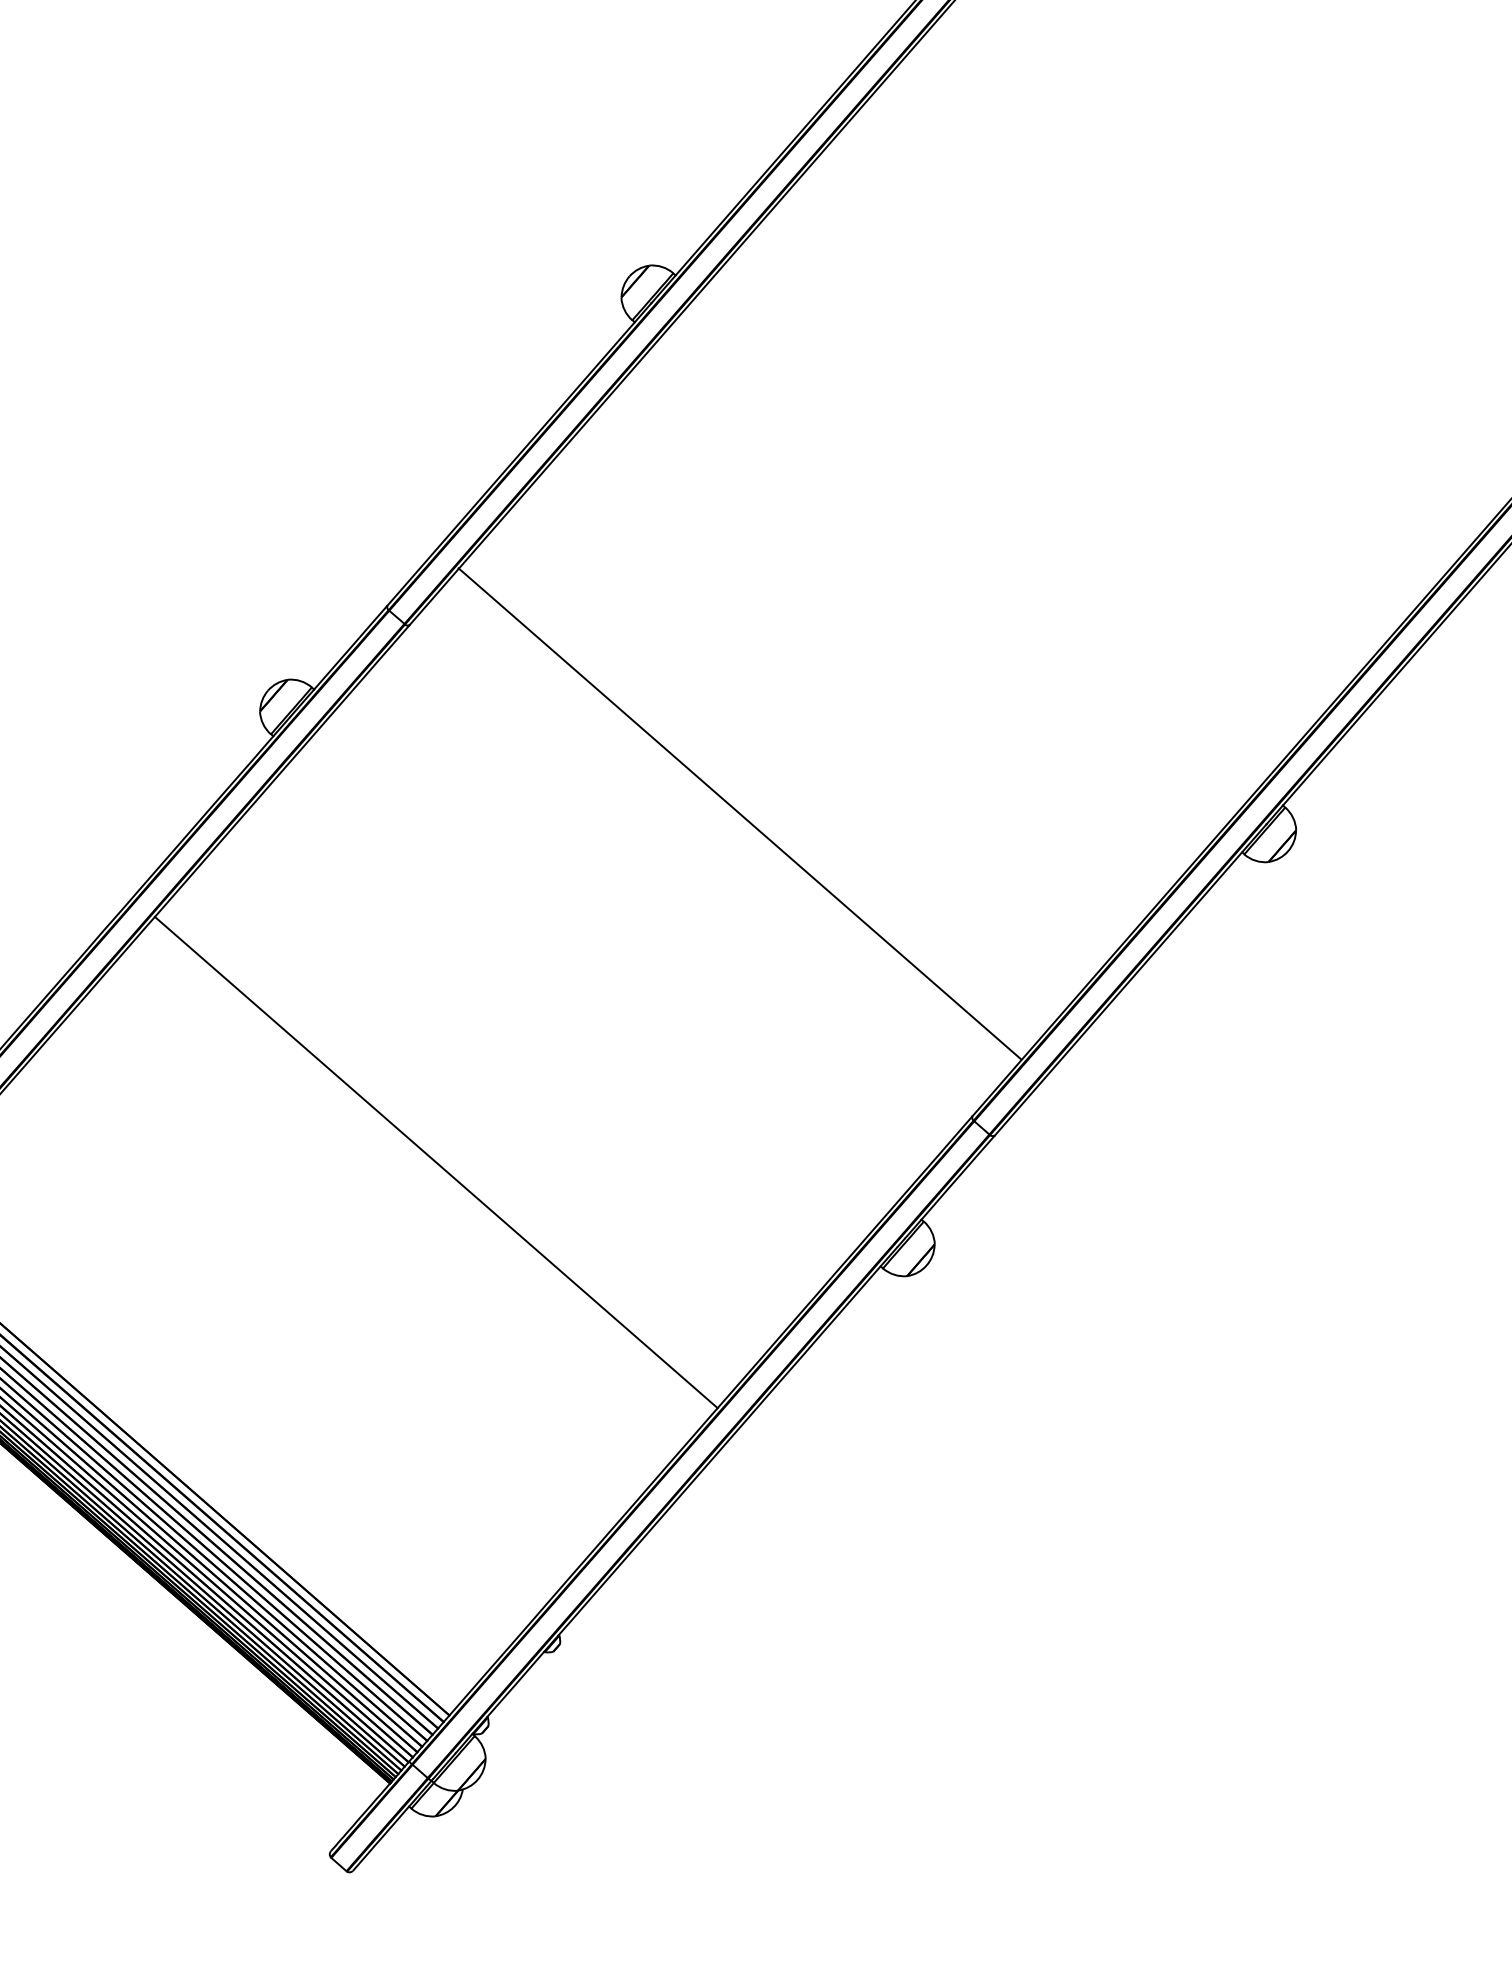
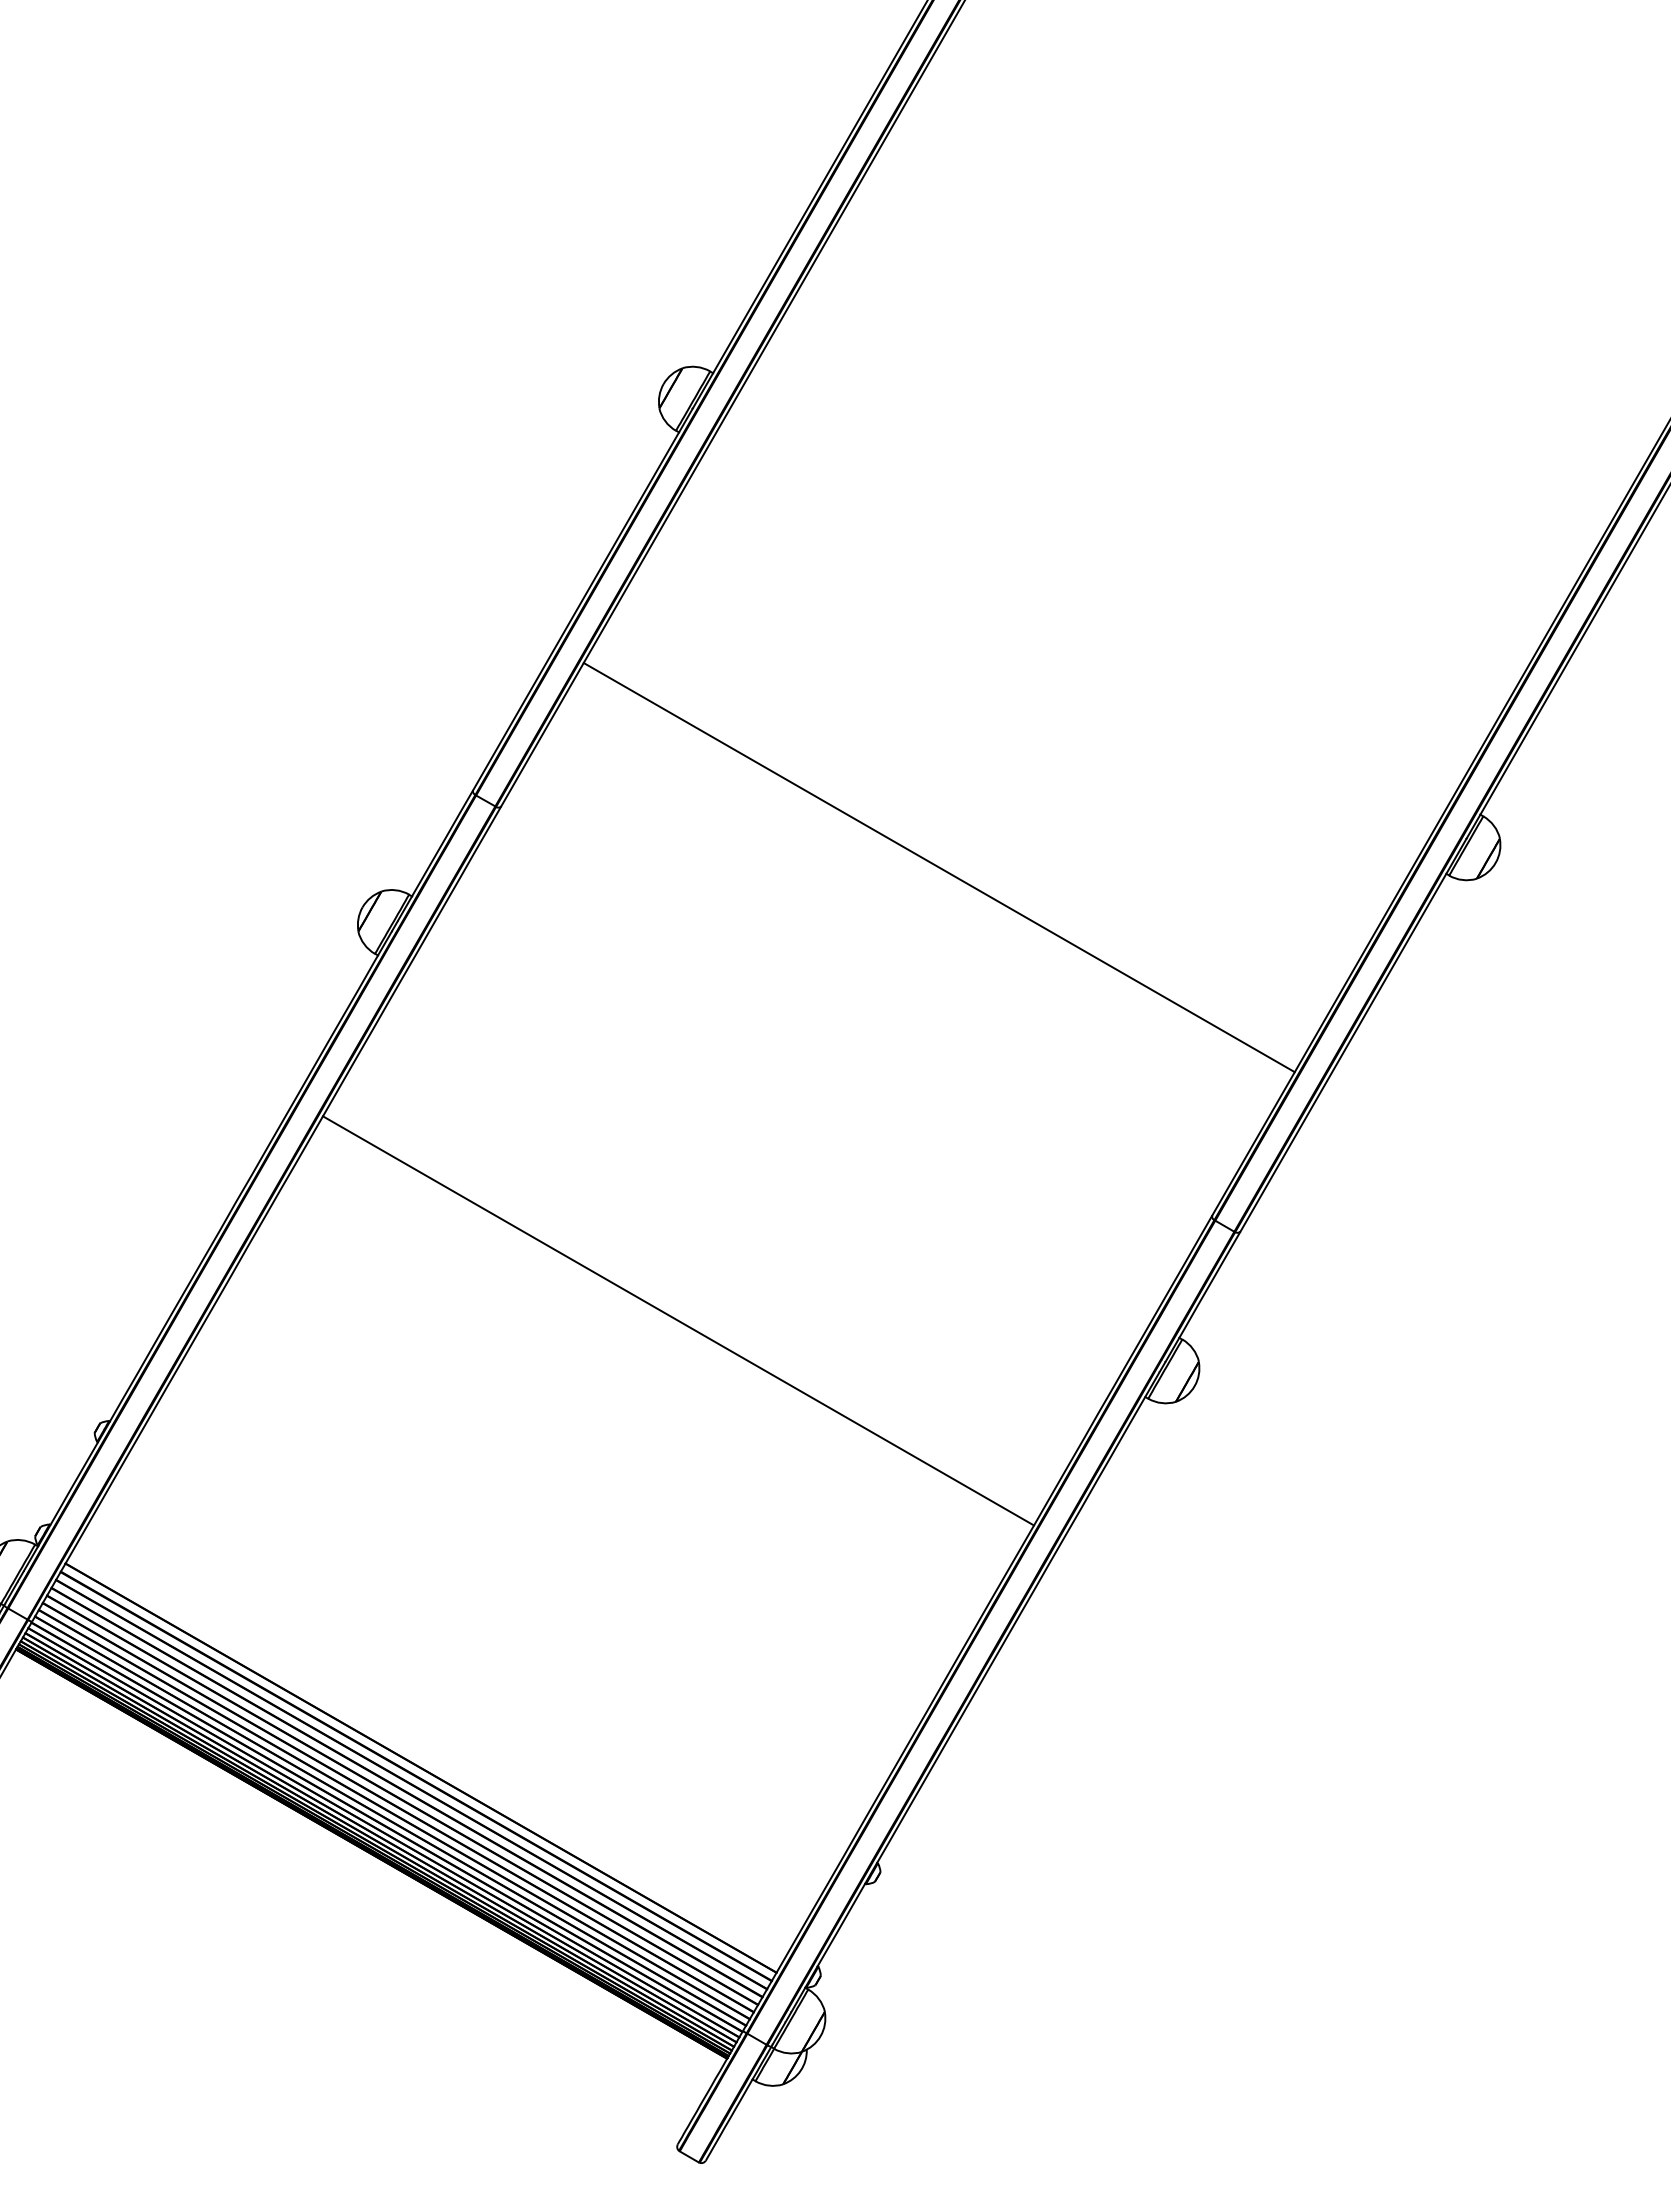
line: (739, 813) -> (938, 867), moved
line: (435, 1162) -> (677, 1320), moved

